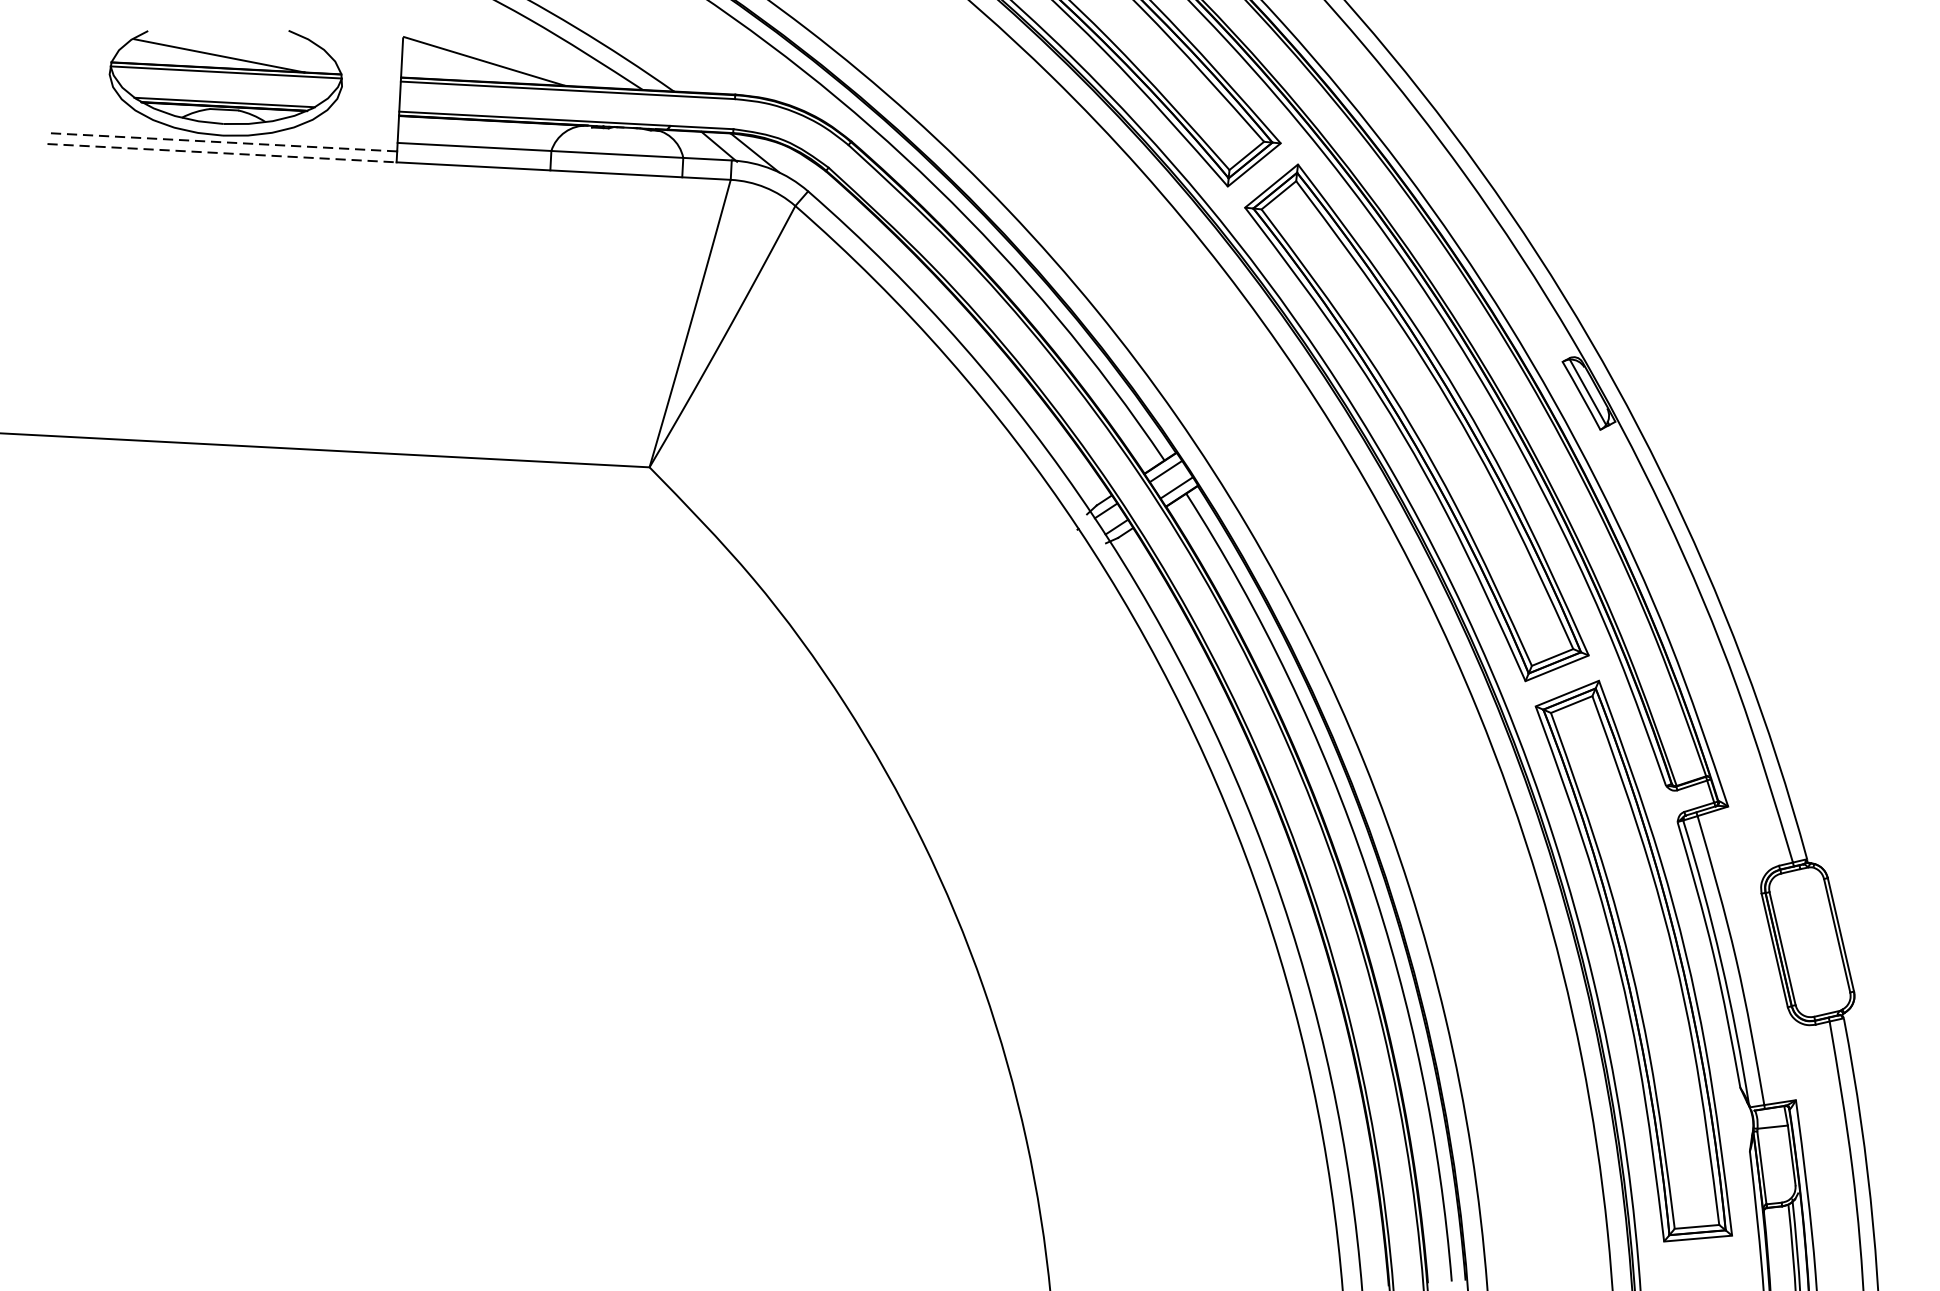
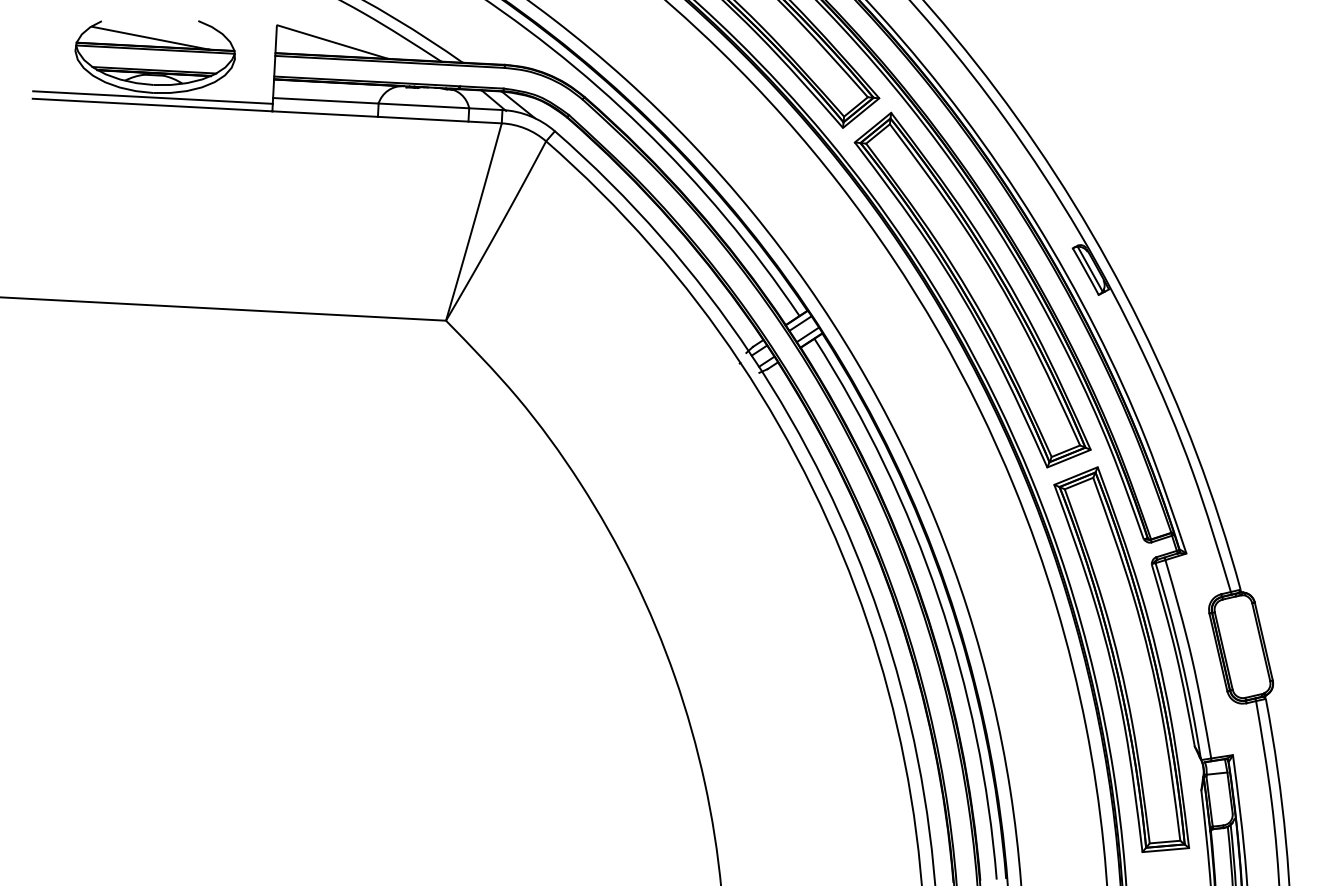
line: (221, 142) -> (152, 97), dashed -> solid
line: (221, 153) -> (152, 105), dashed -> solid

